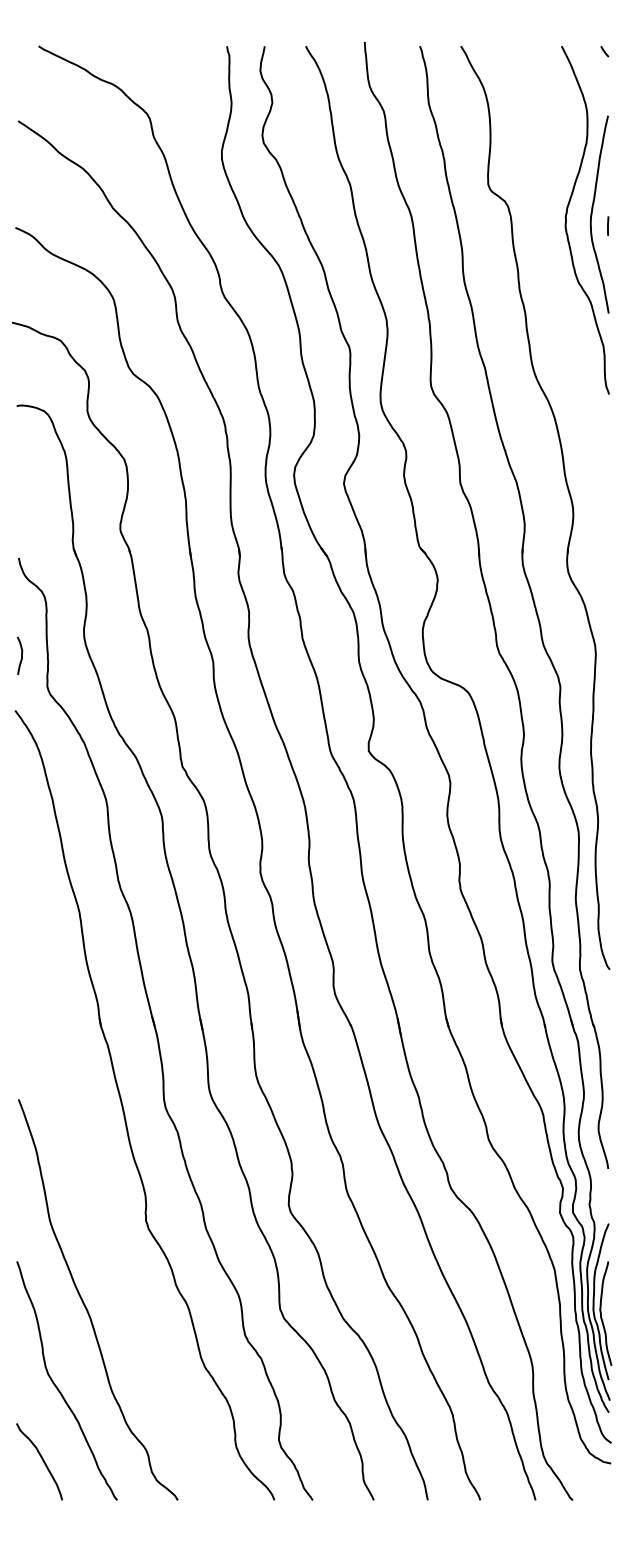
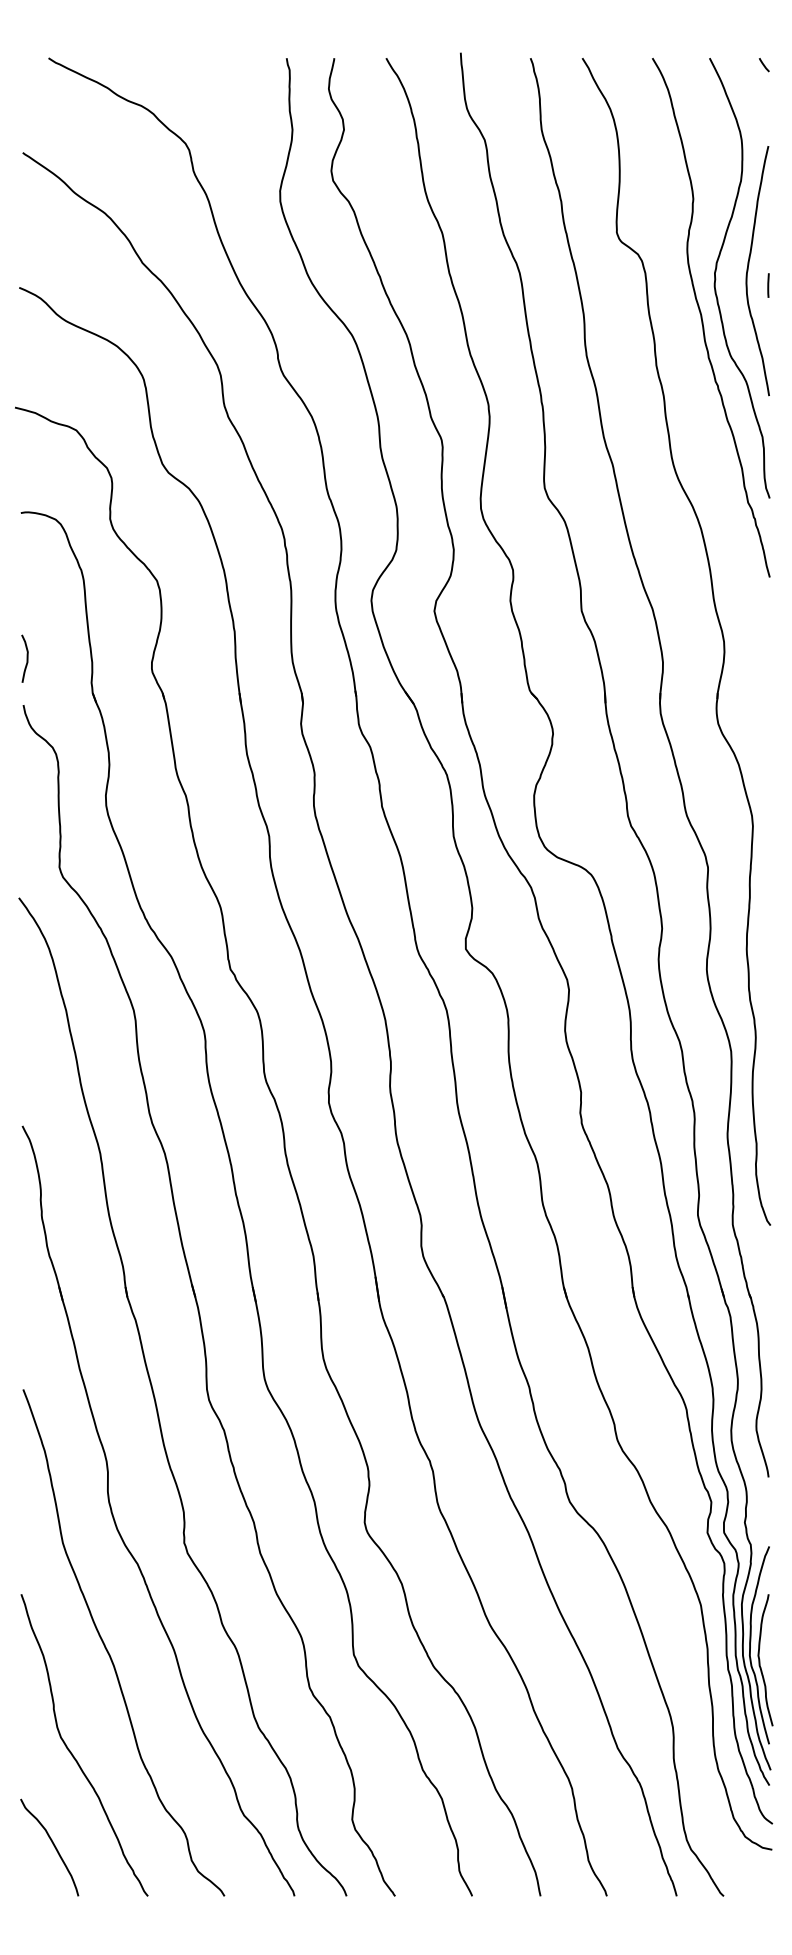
curve: (556, 254) -> (703, 321), added
curve: (21, 655) -> (26, 658), moved
part: (92, 1205) -> (116, 1523), added

